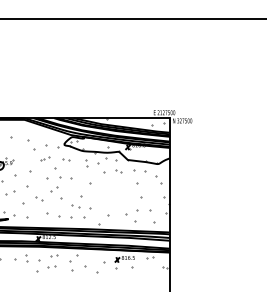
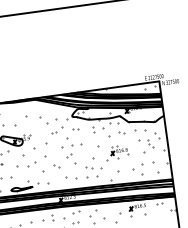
part: (44, 158) -> (56, 130), size x1.67
part: (149, 188) -> (150, 143), added
part: (110, 193) -> (117, 152), added

